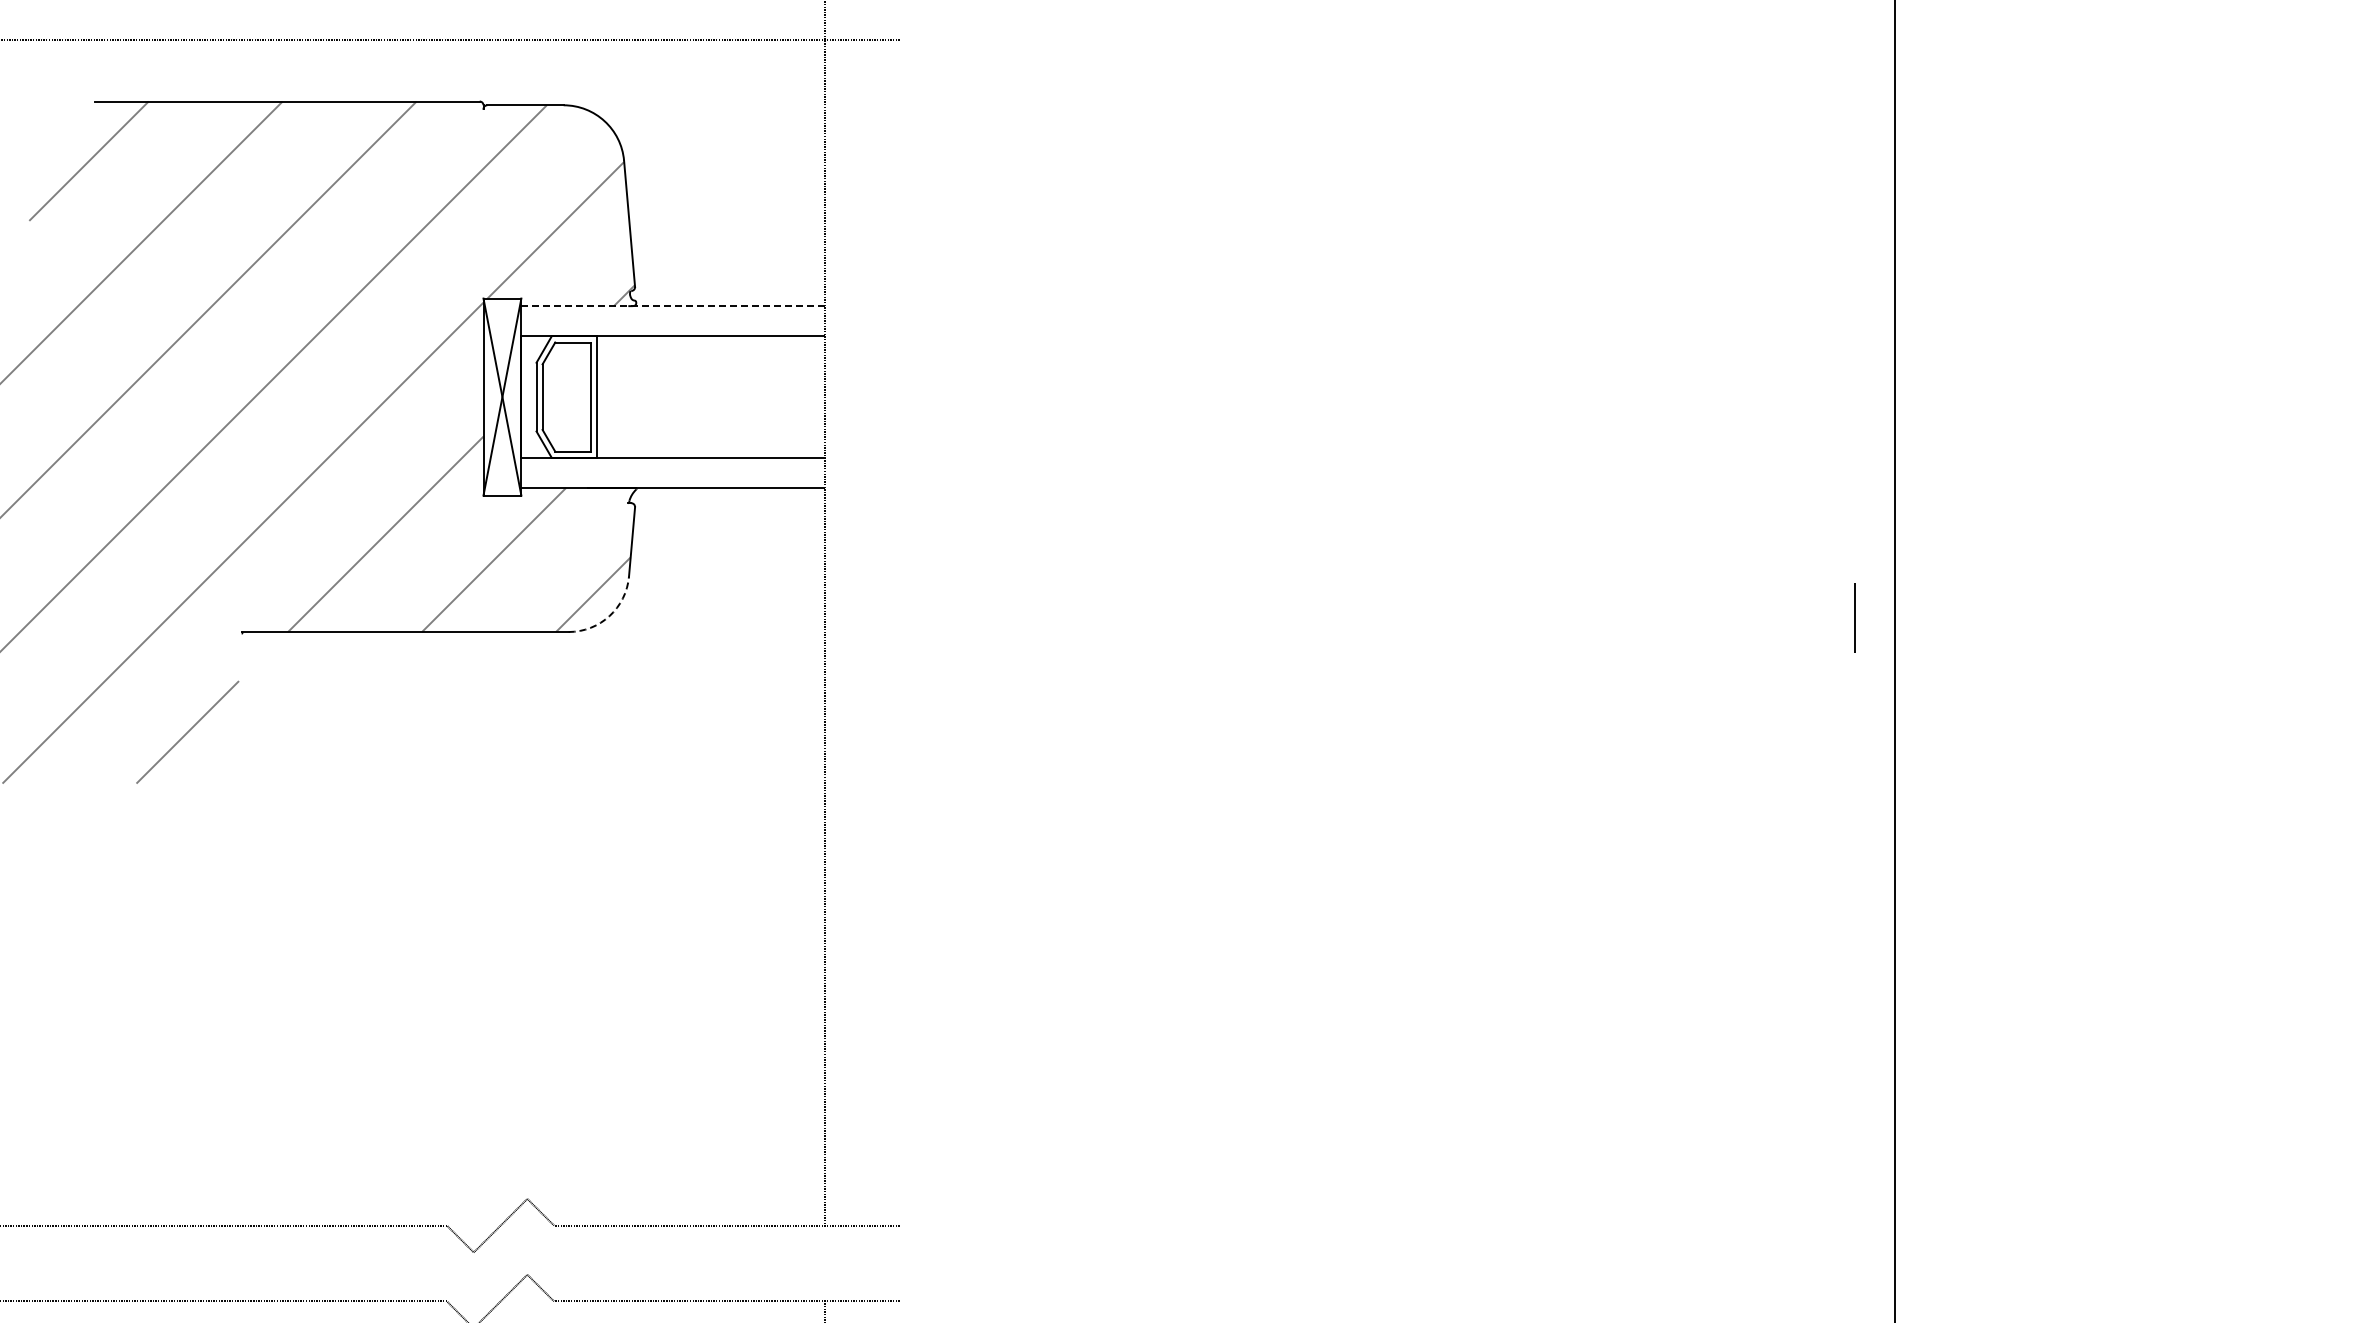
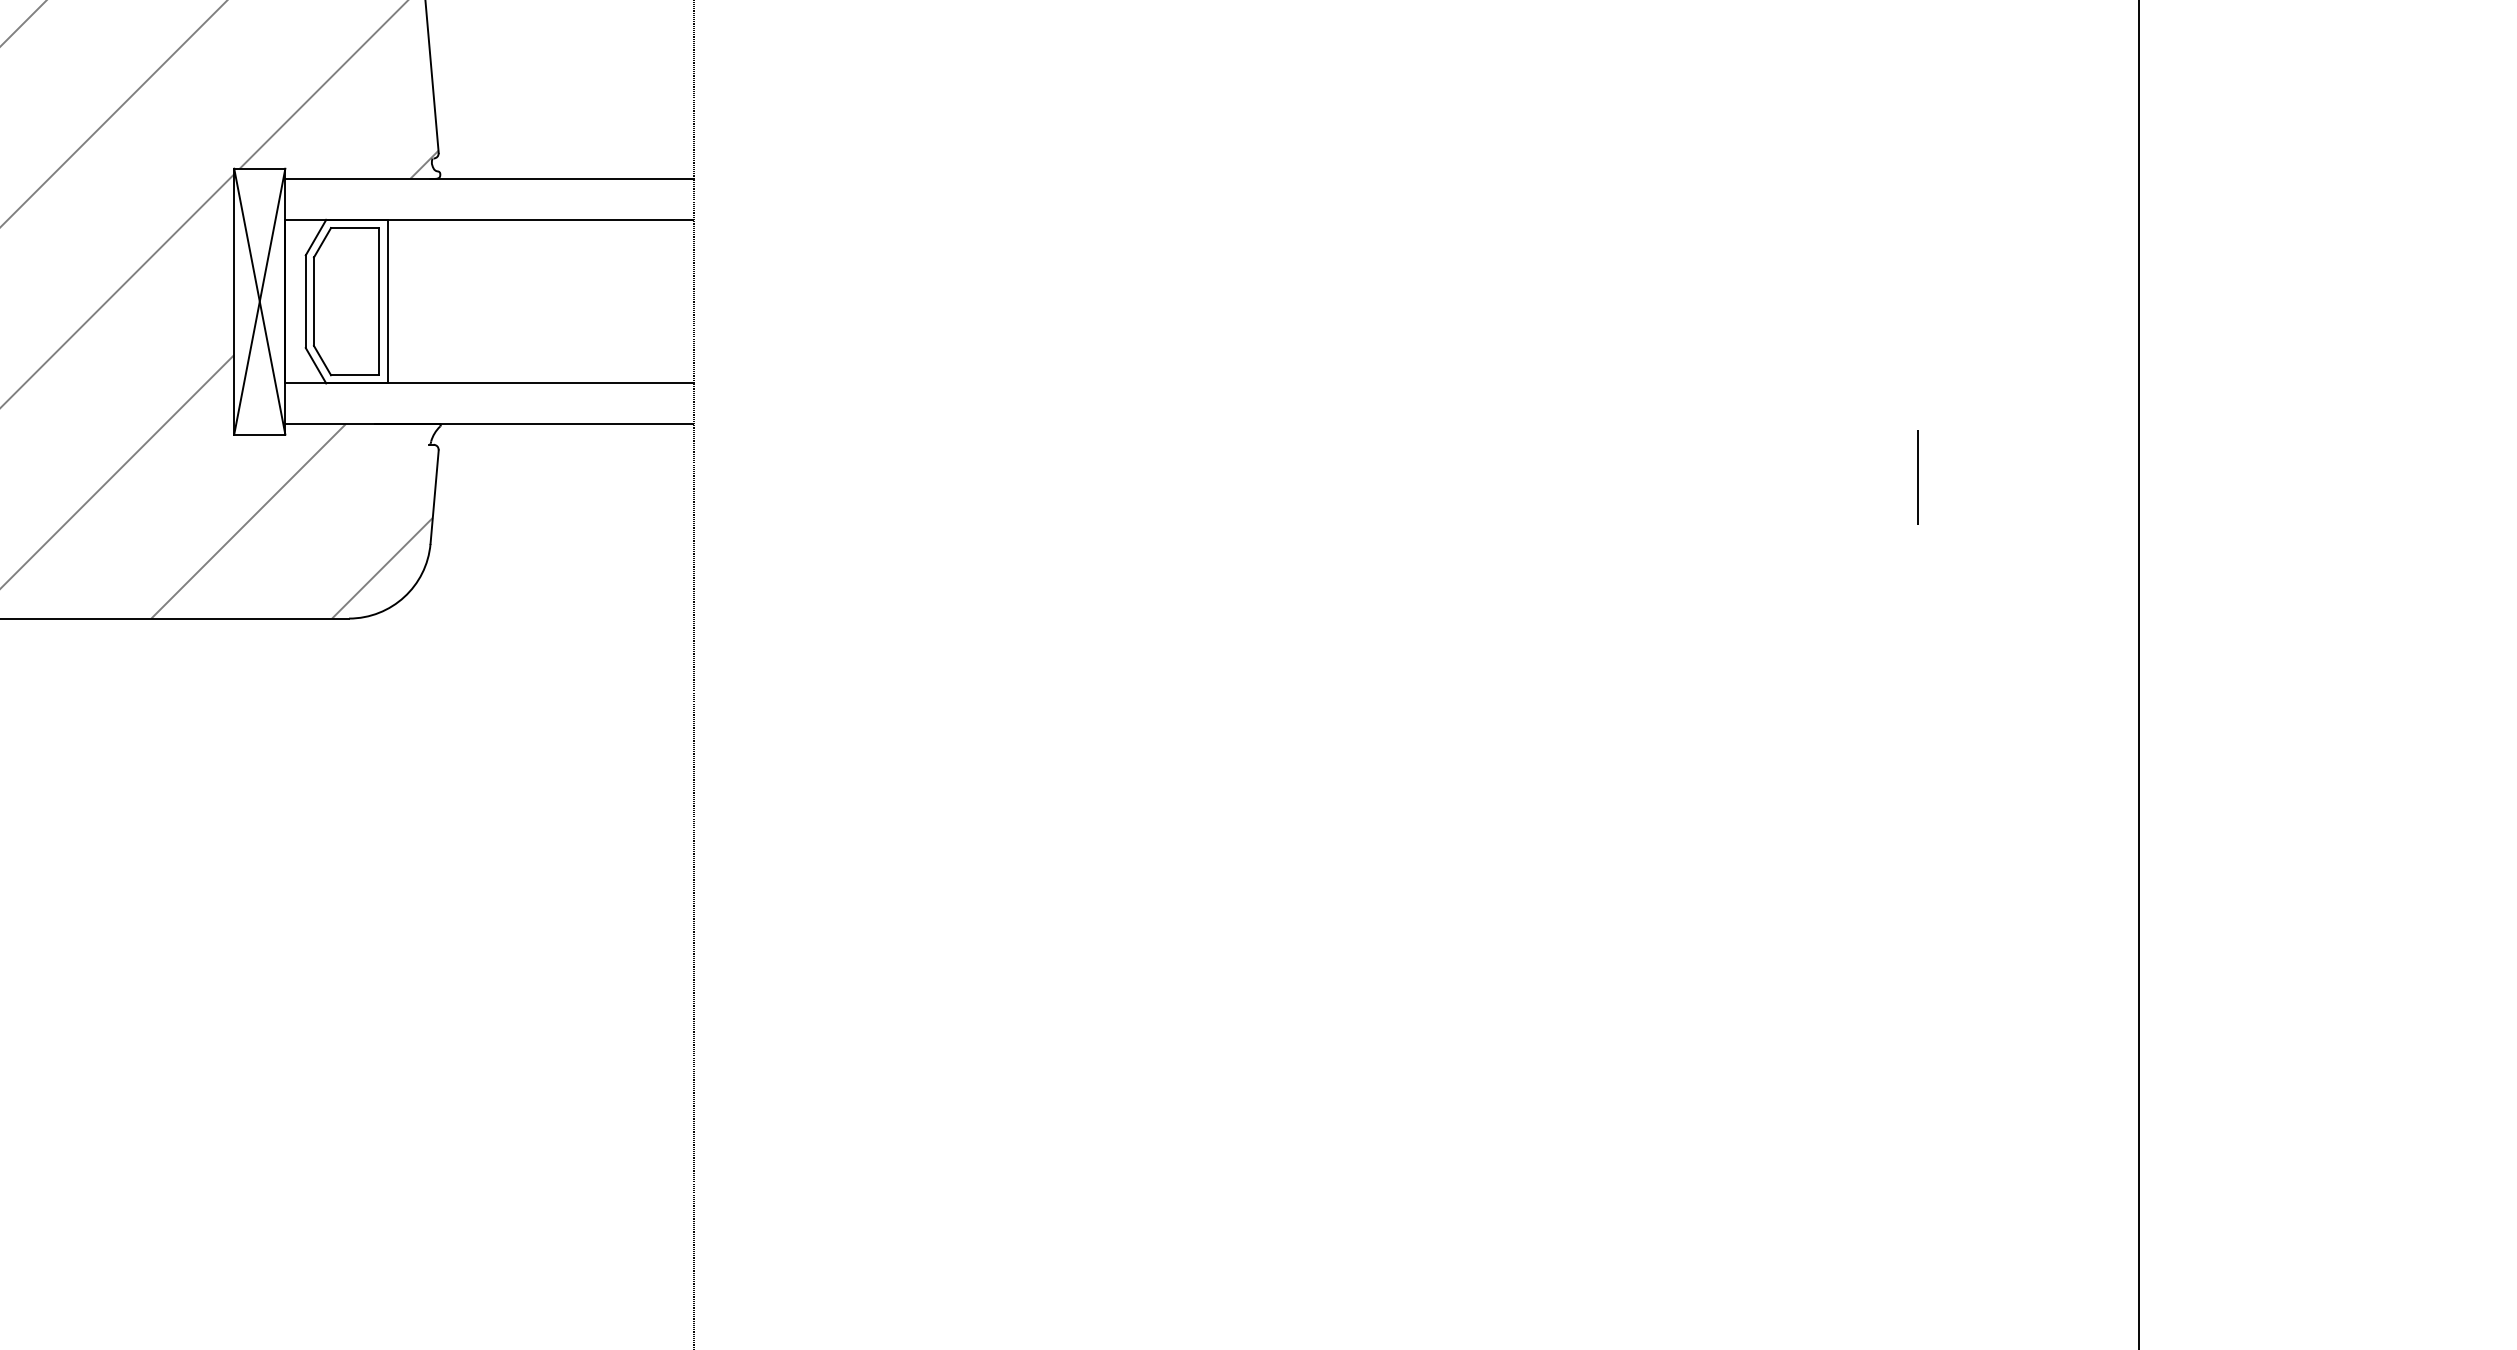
line: (672, 306) -> (489, 179), dashed -> solid
arc: (609, 616) -> (404, 597), dashed -> solid
line: (1854, 617) -> (1916, 476), moved

